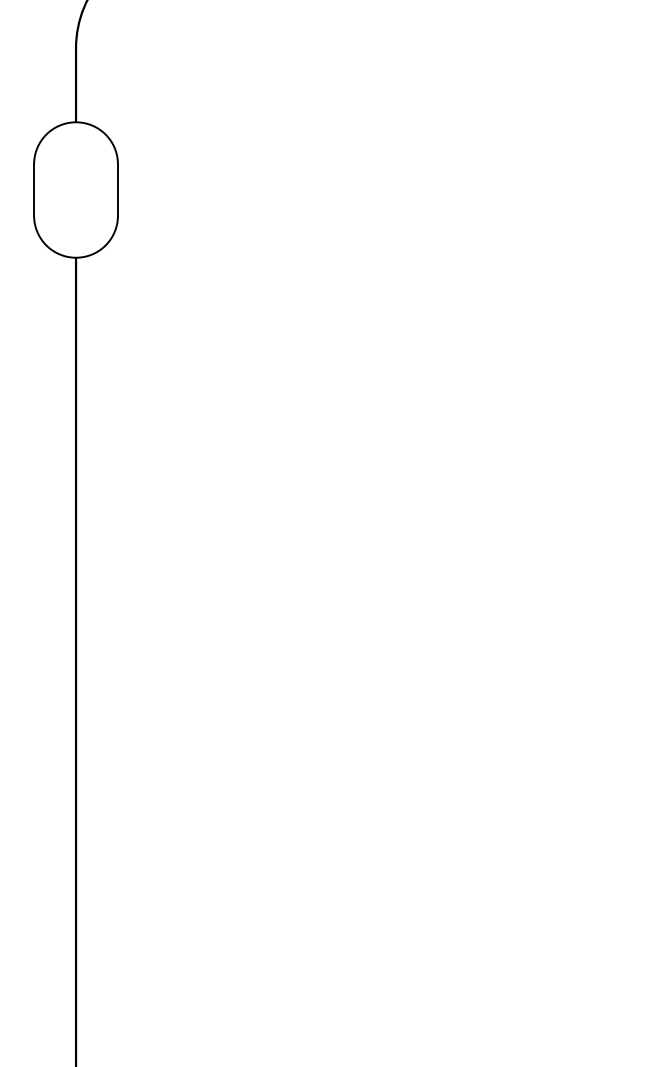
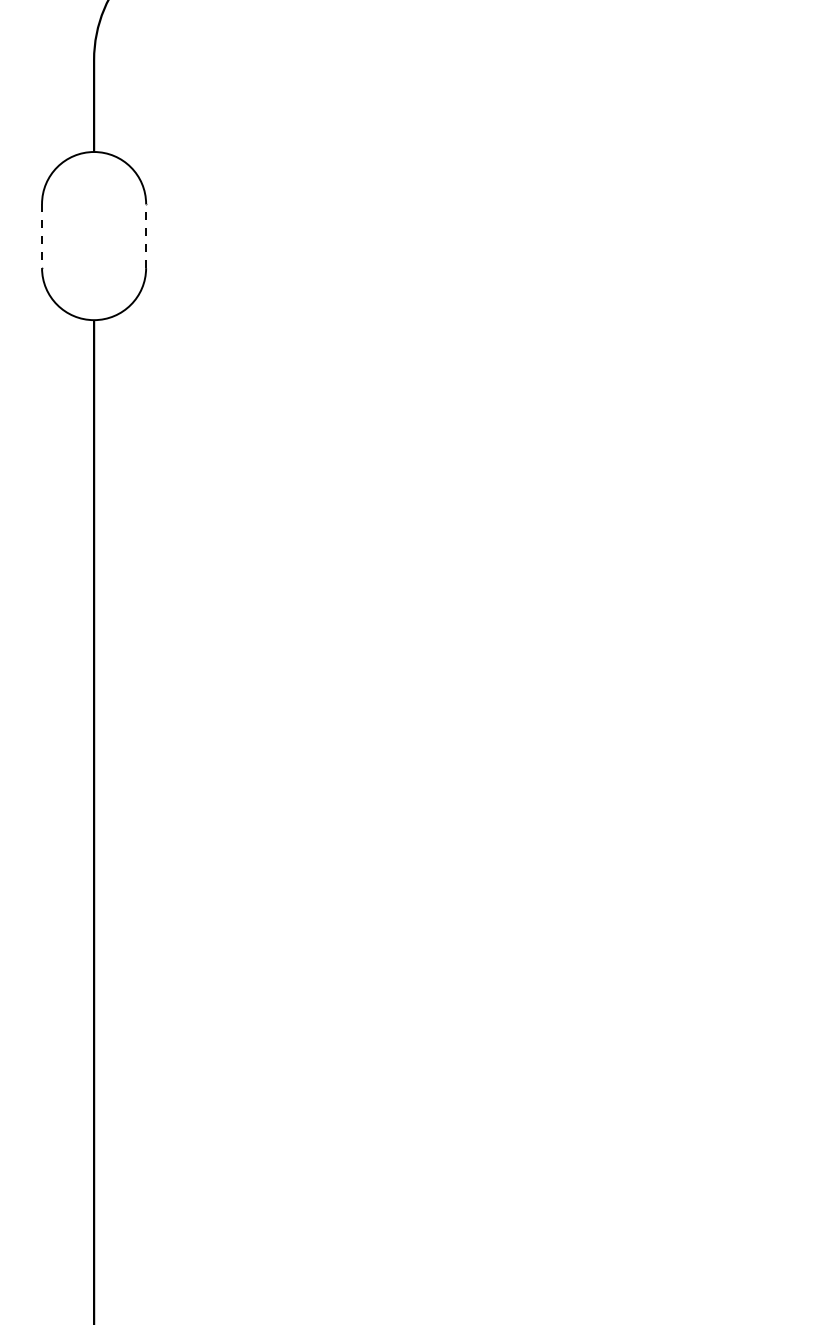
line: (118, 189) -> (146, 235), solid -> dashed
line: (34, 190) -> (42, 236), solid -> dashed

